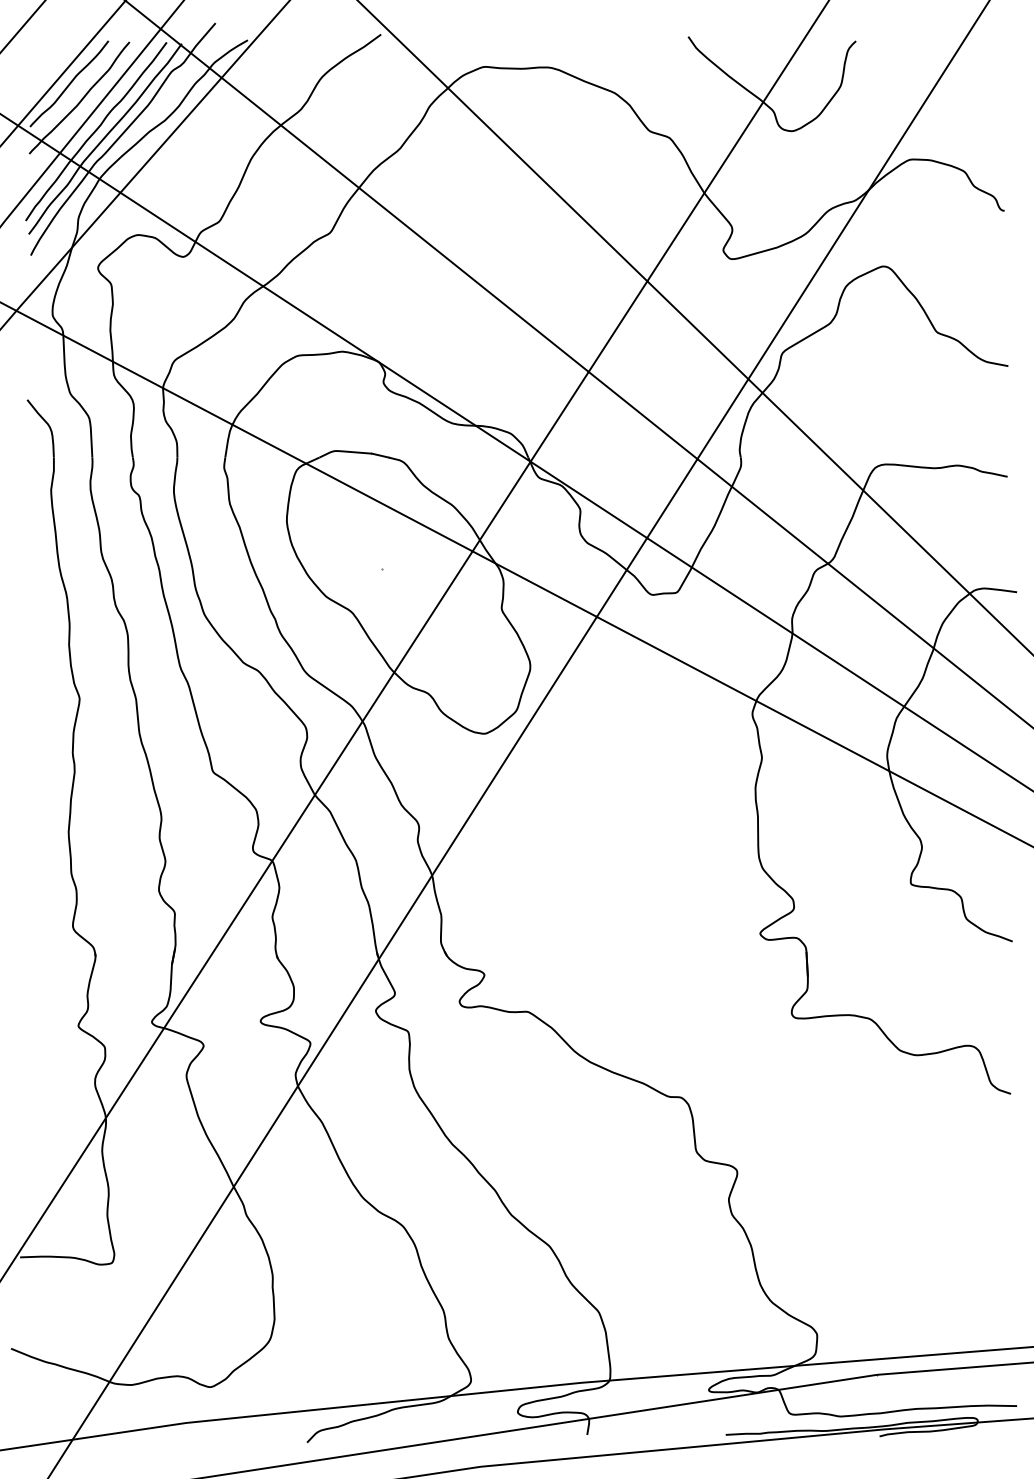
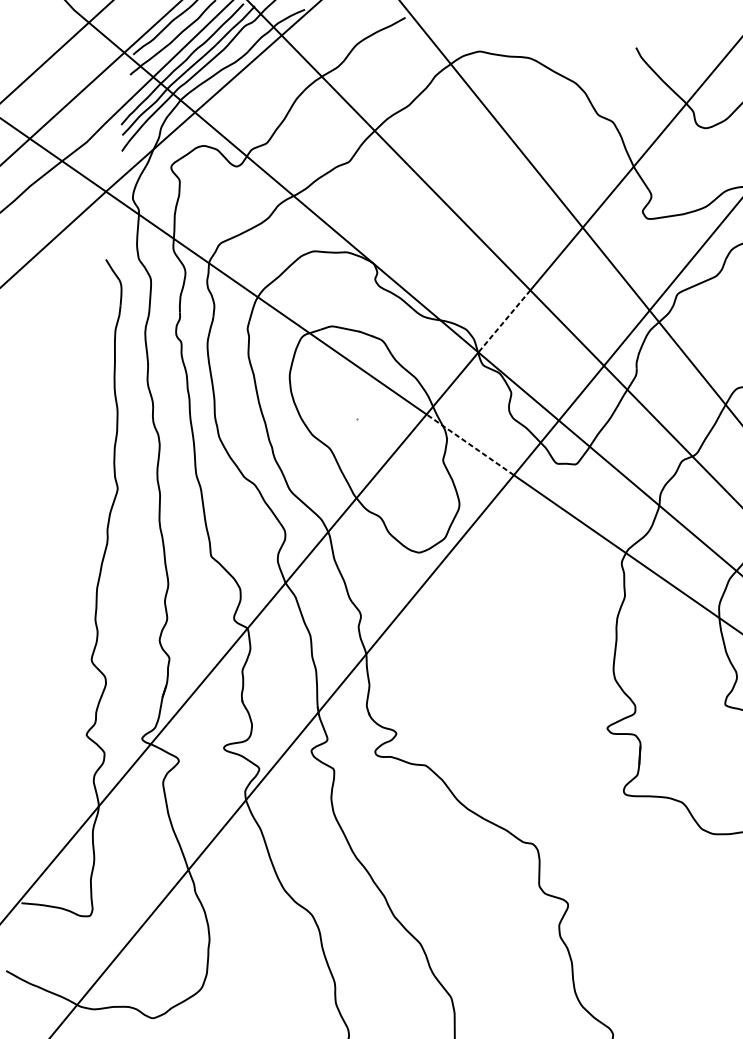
line: (559, 417) -> (504, 321), solid -> dashed
line: (534, 583) -> (470, 444), solid -> dashed

